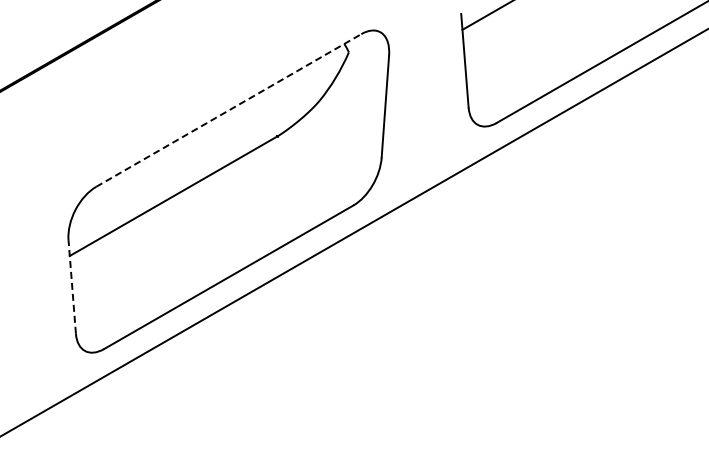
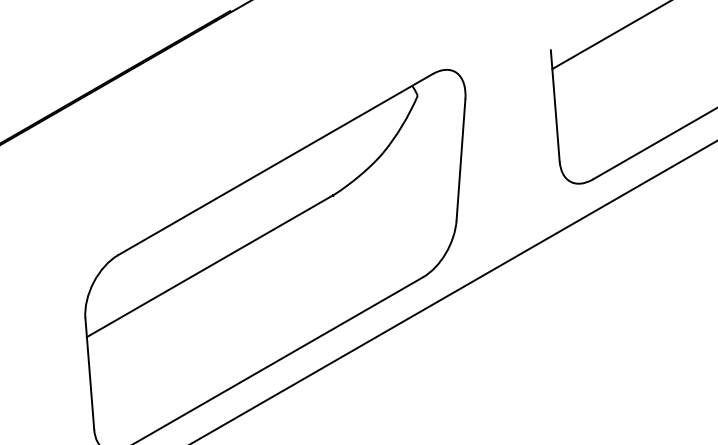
line: (228, 110) -> (275, 164), dashed -> solid
line: (72, 286) -> (90, 373), dashed -> solid

